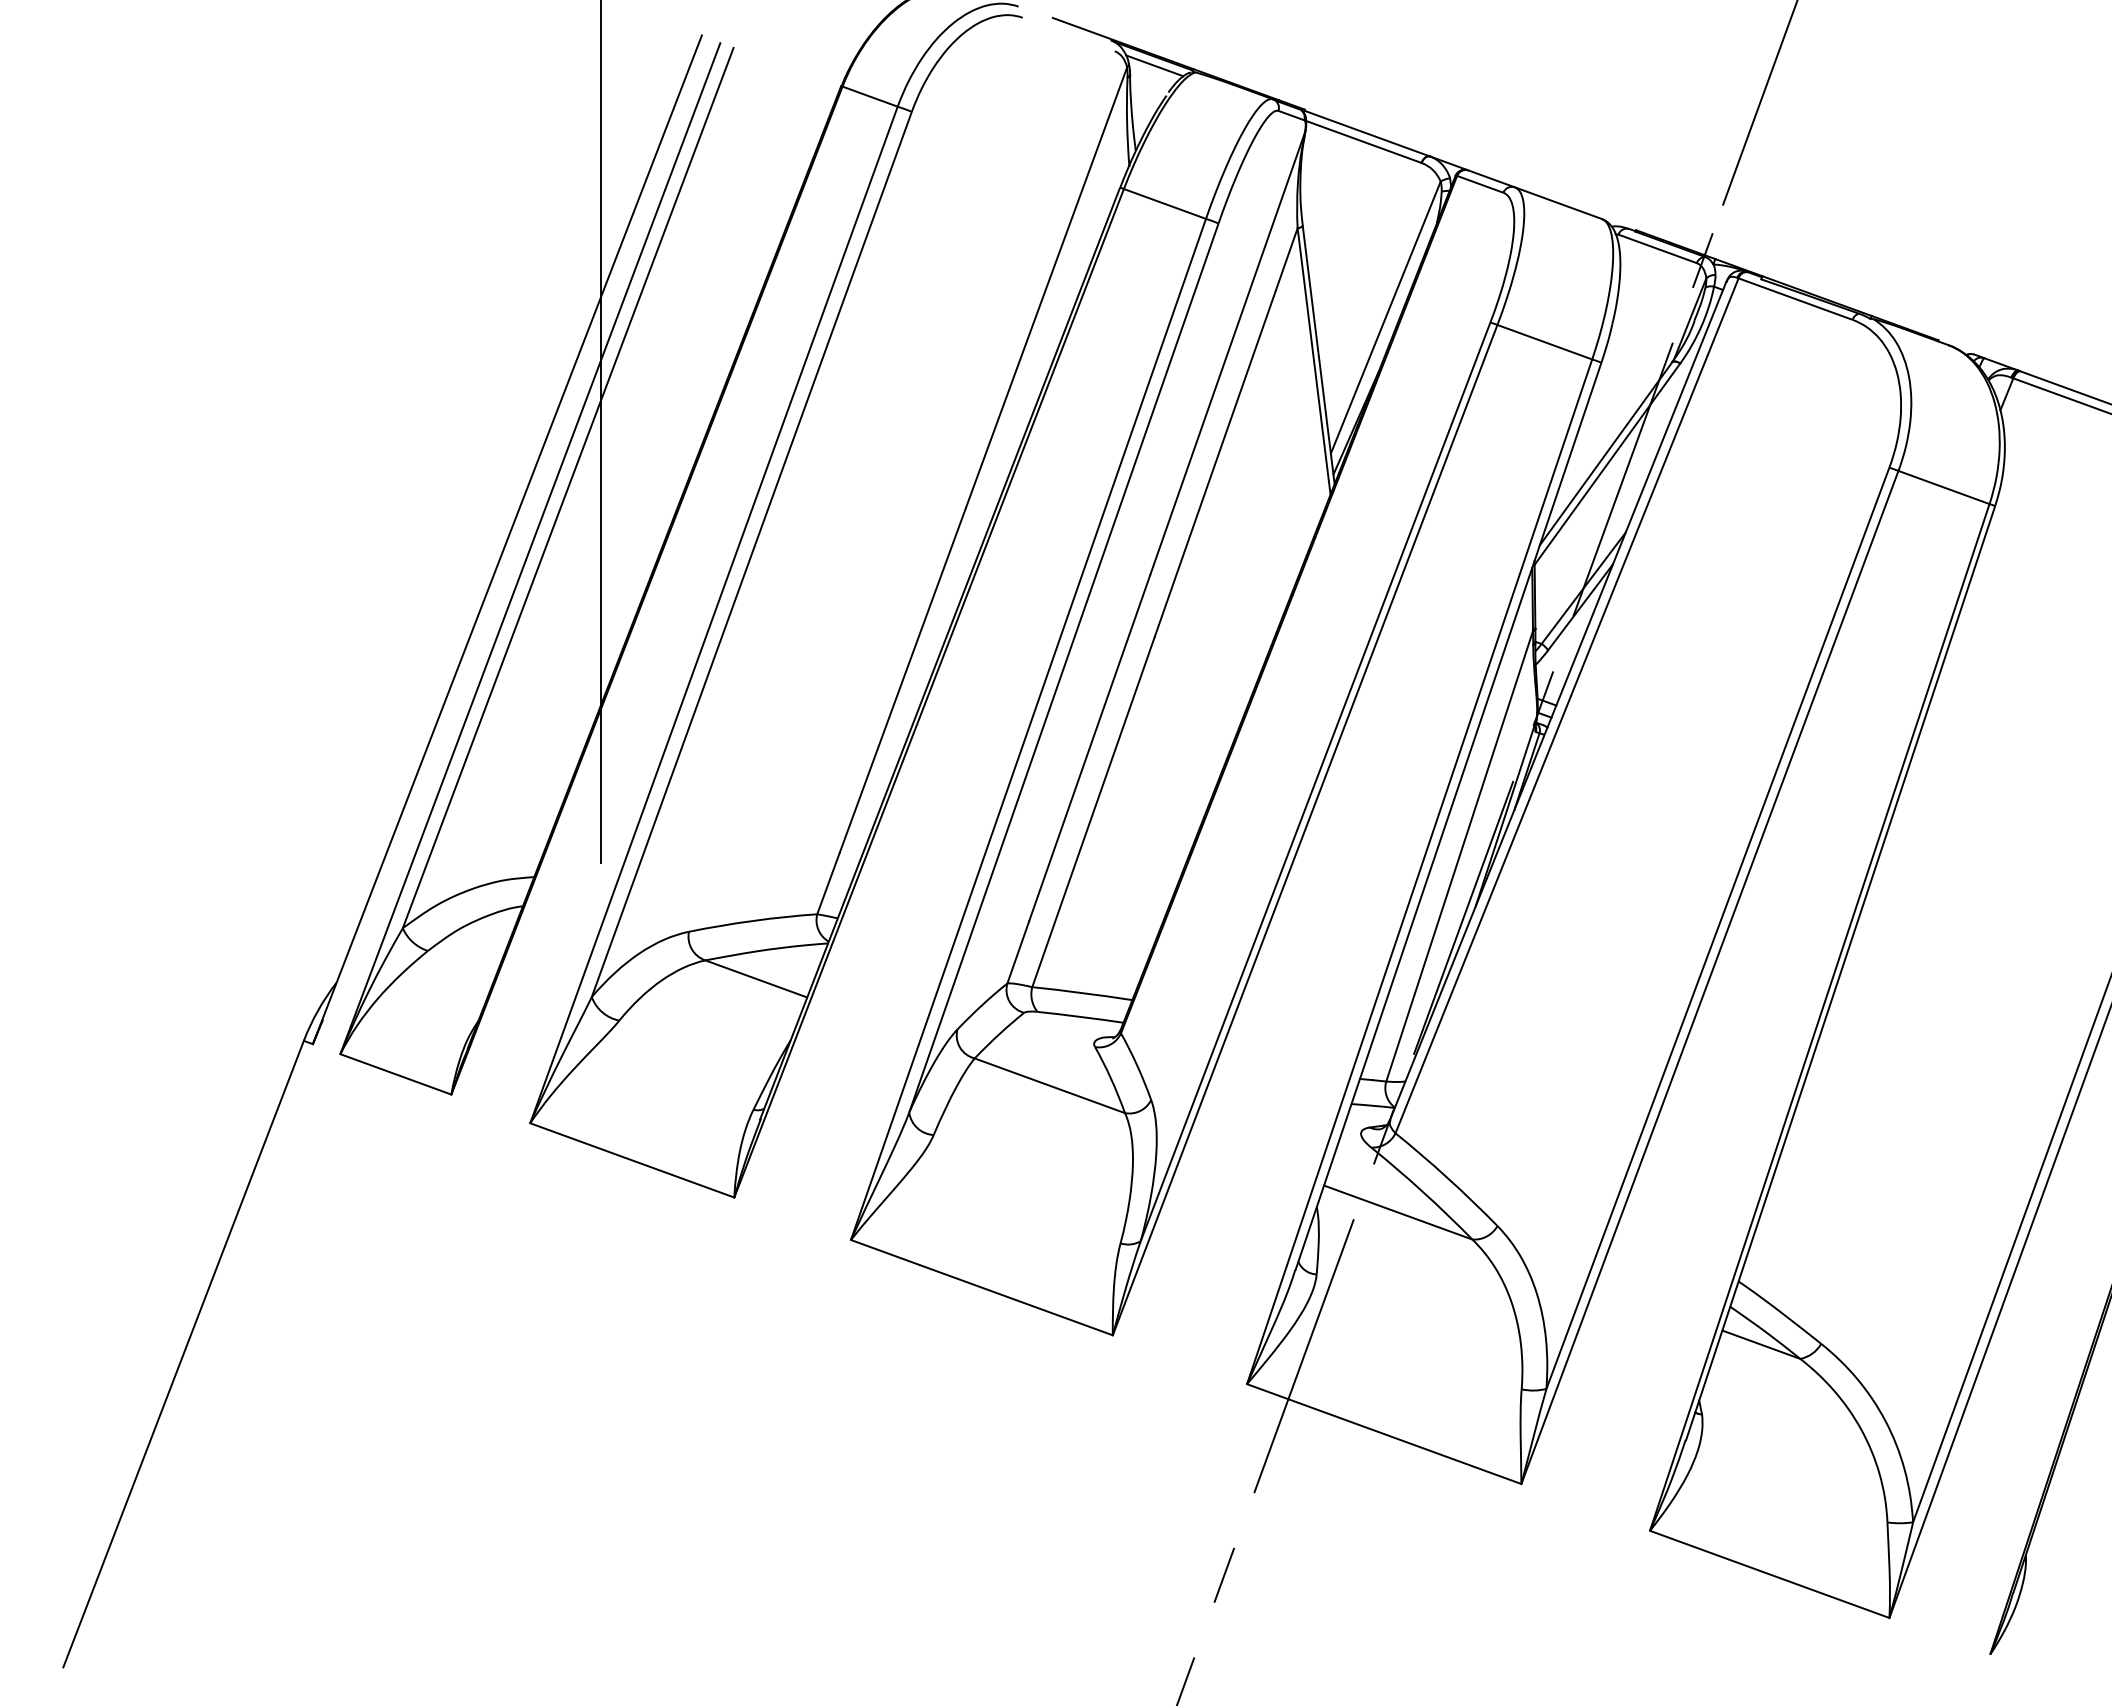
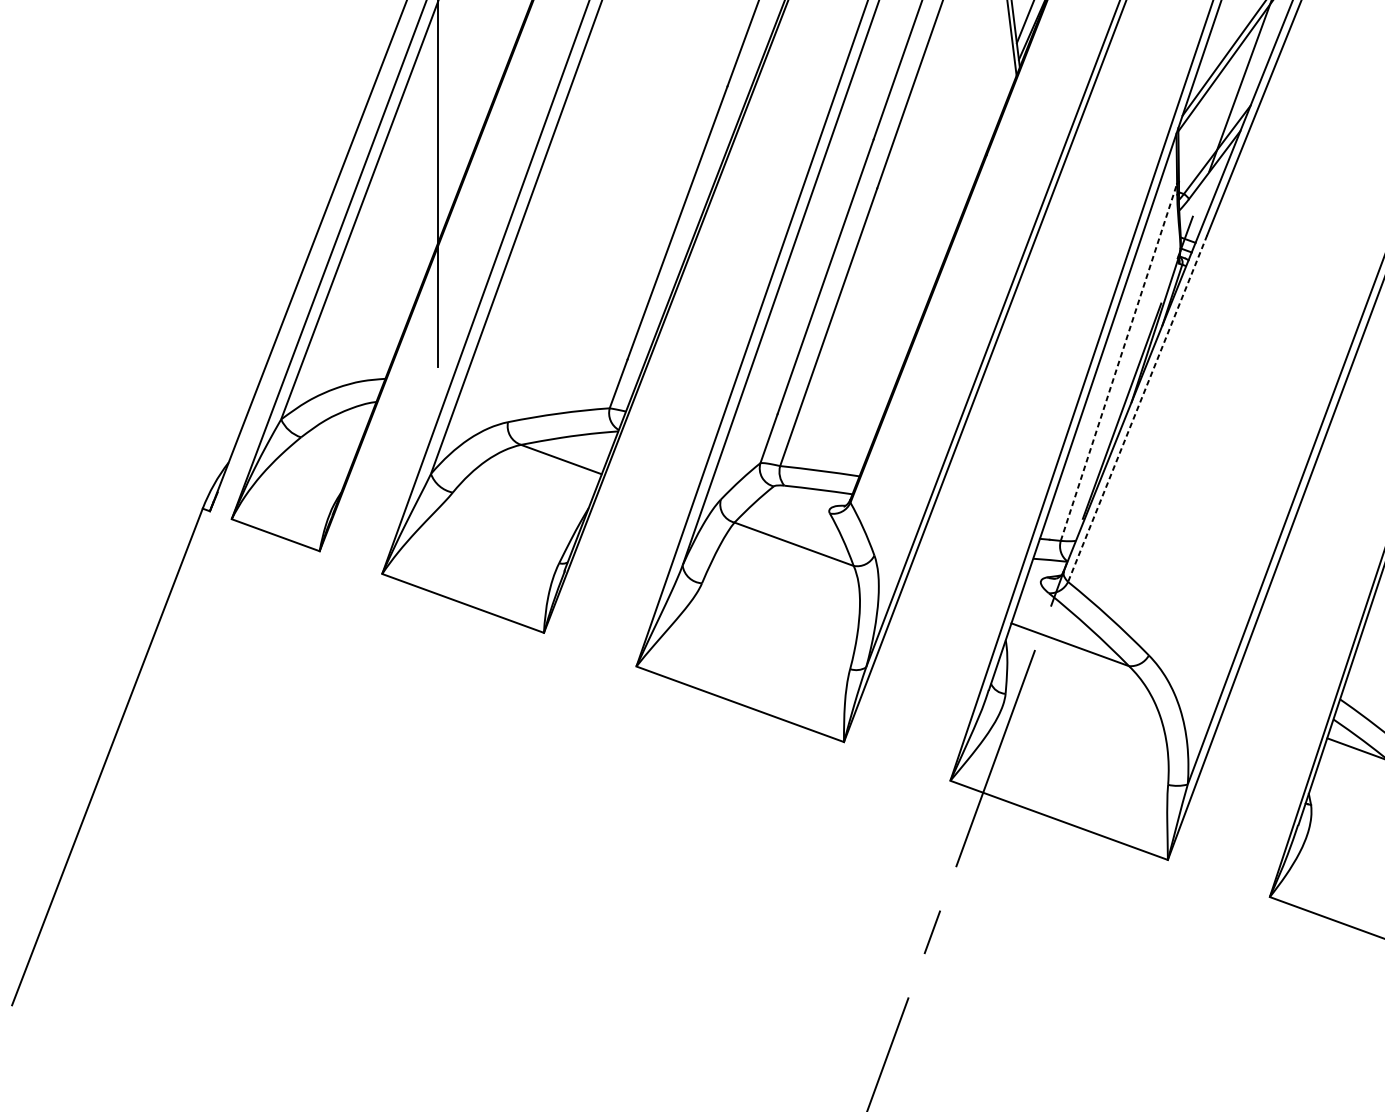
line: (1459, 856) -> (1118, 362), solid -> dashed
line: (1483, 914) -> (1137, 408), solid -> dashed

